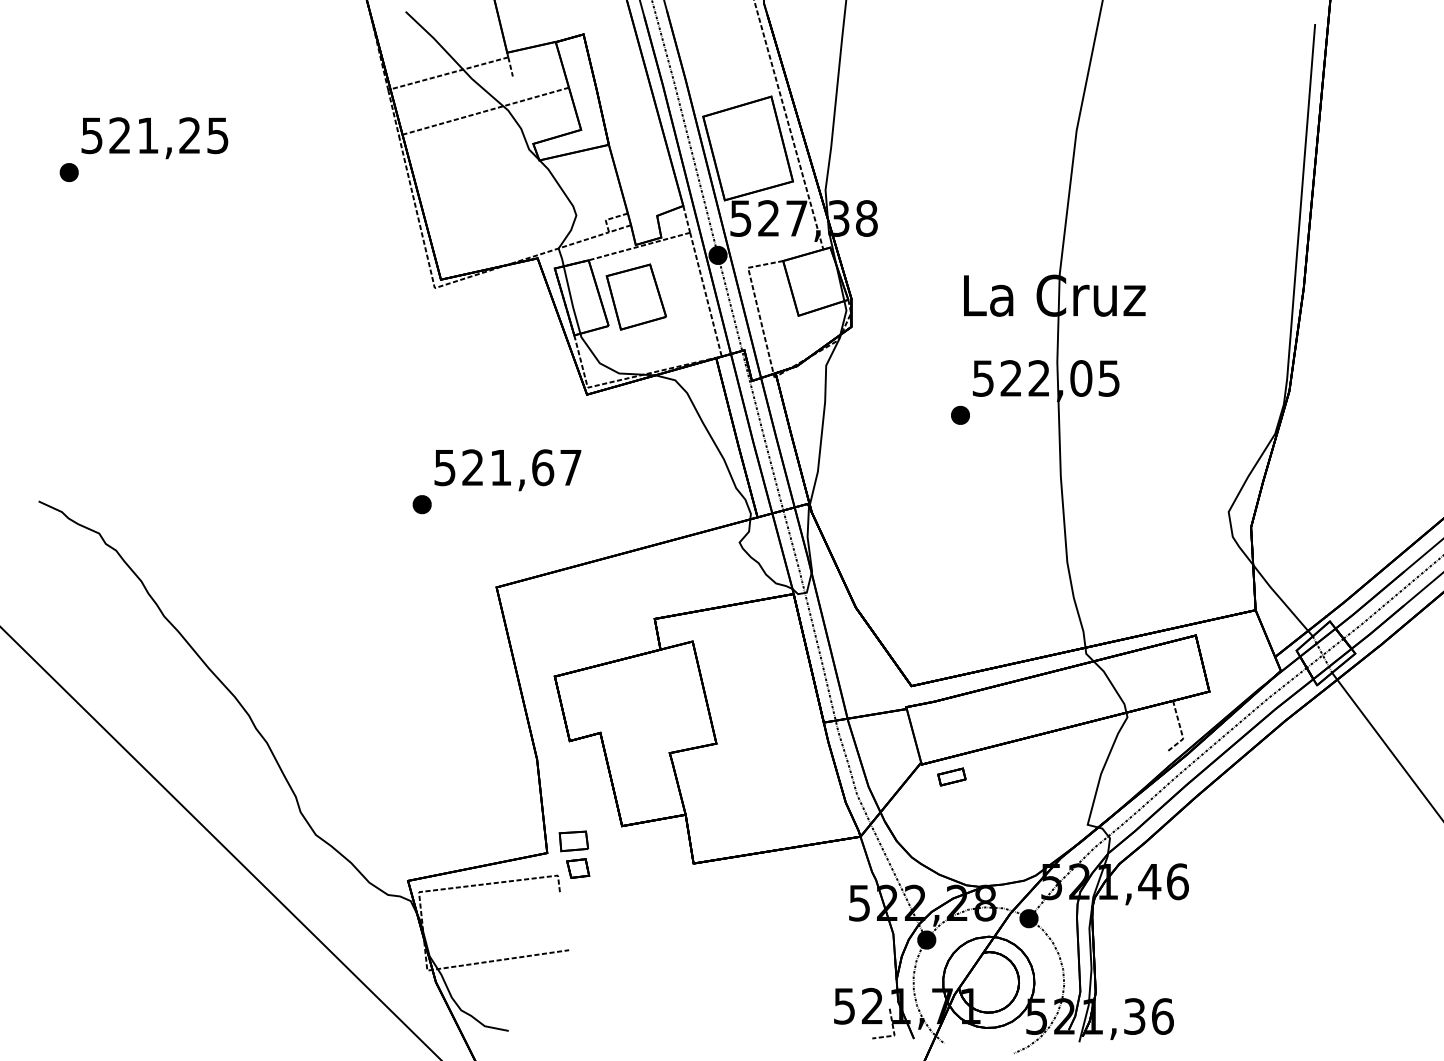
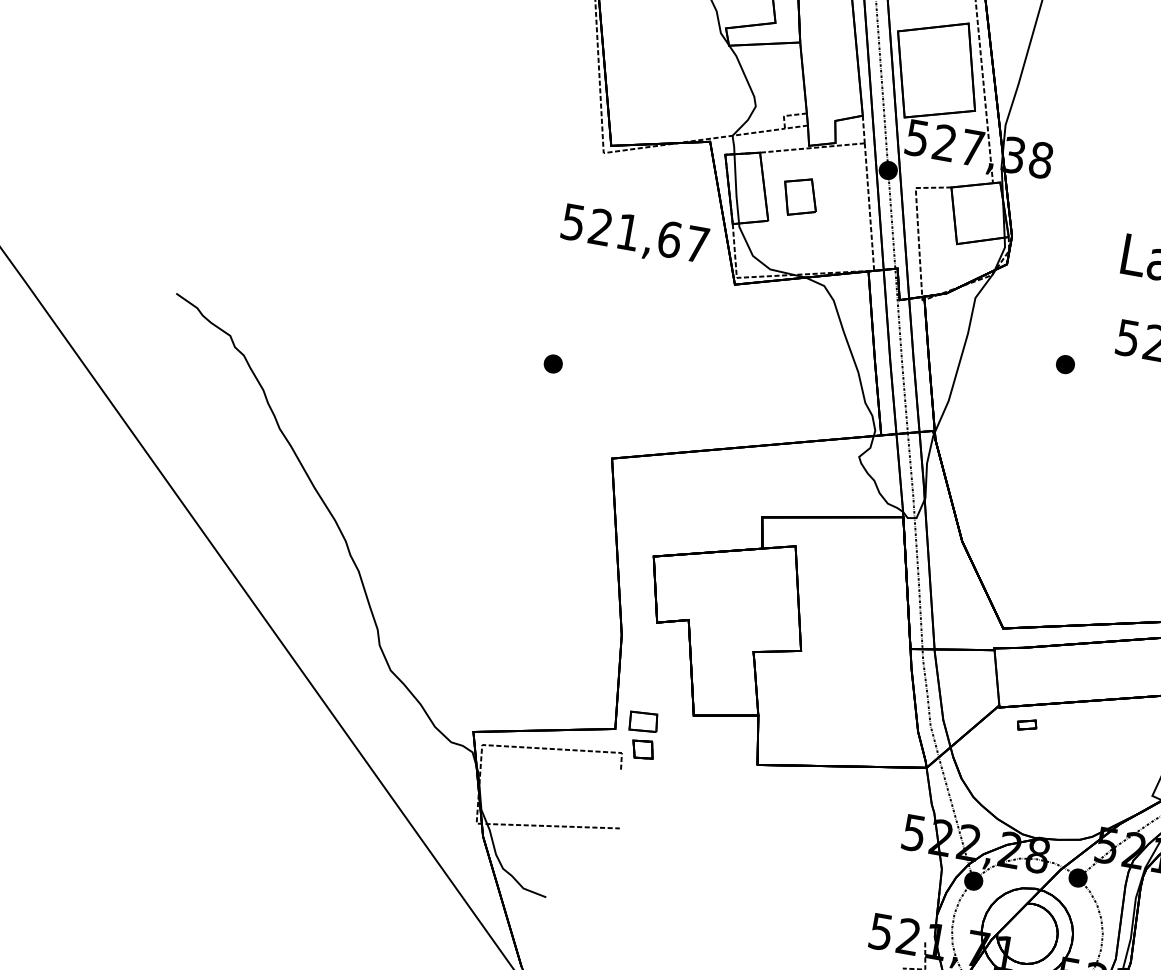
part: (635, 296) -> (799, 196), size x0.6
part: (960, 415) -> (1065, 364), moved
text: (507, 470) -> (634, 236), moved
part: (951, 776) -> (1026, 724), size x0.7

